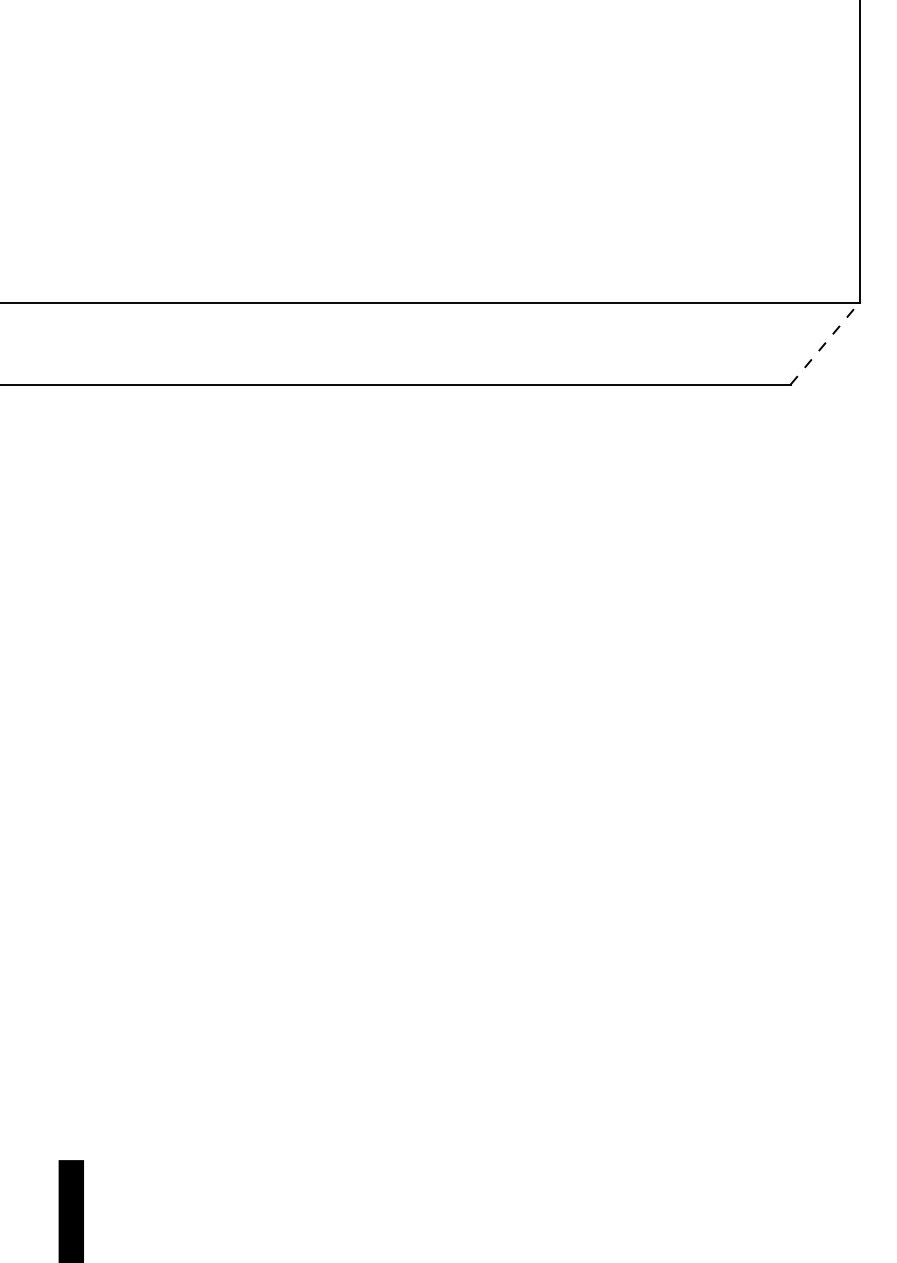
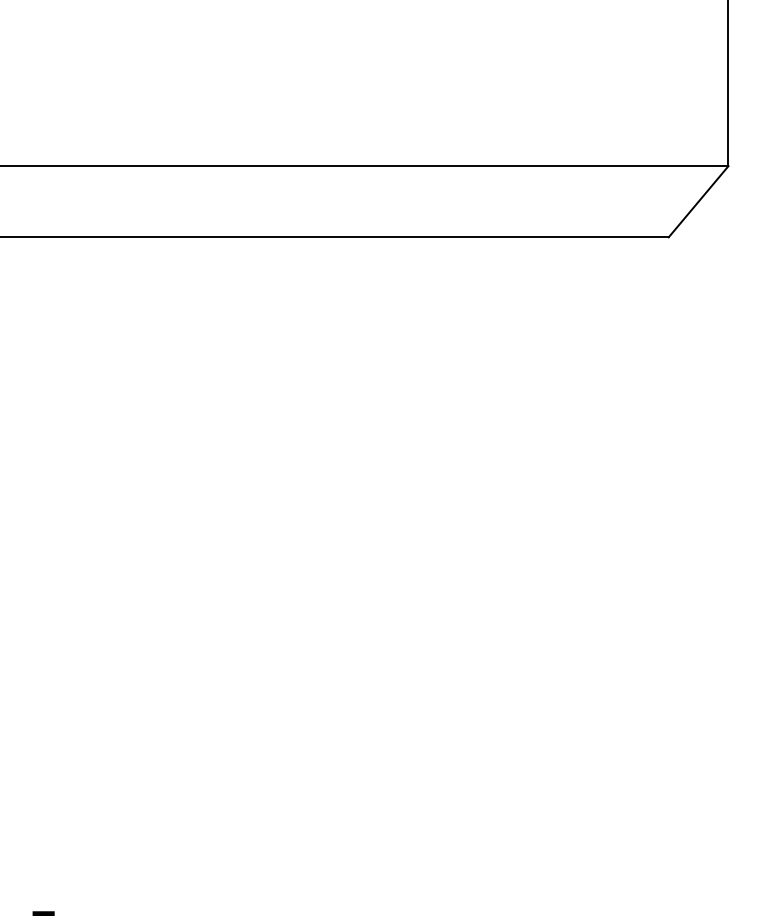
line: (825, 343) -> (698, 201), dashed -> solid

